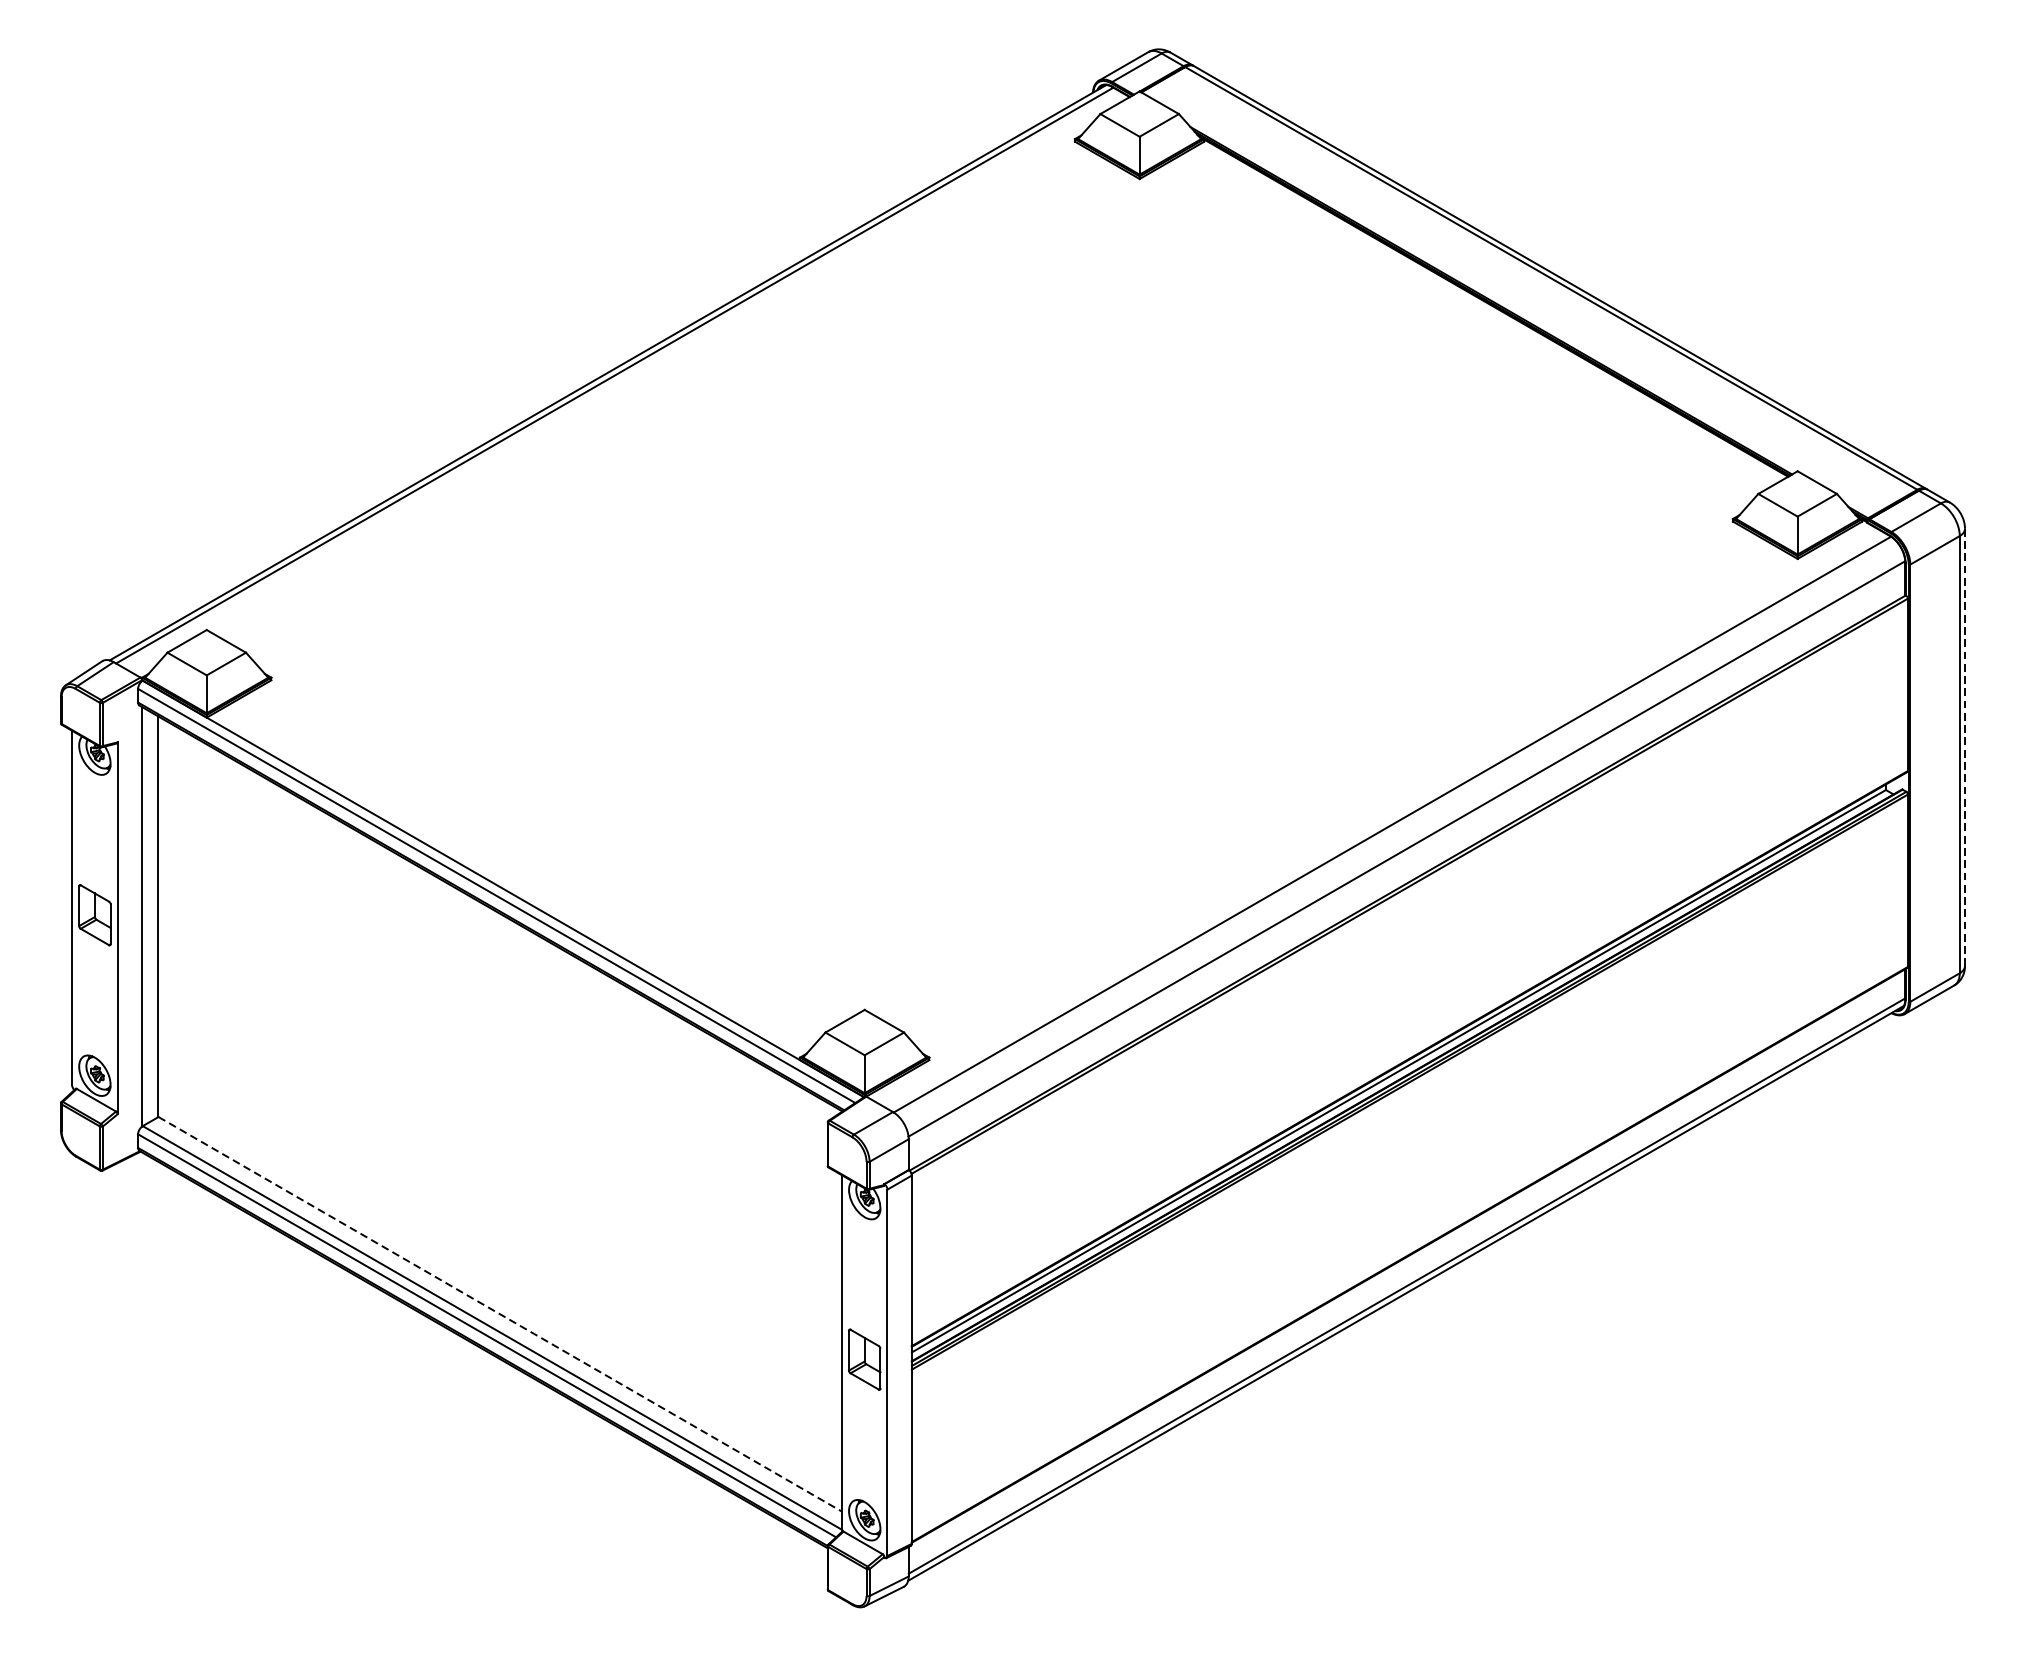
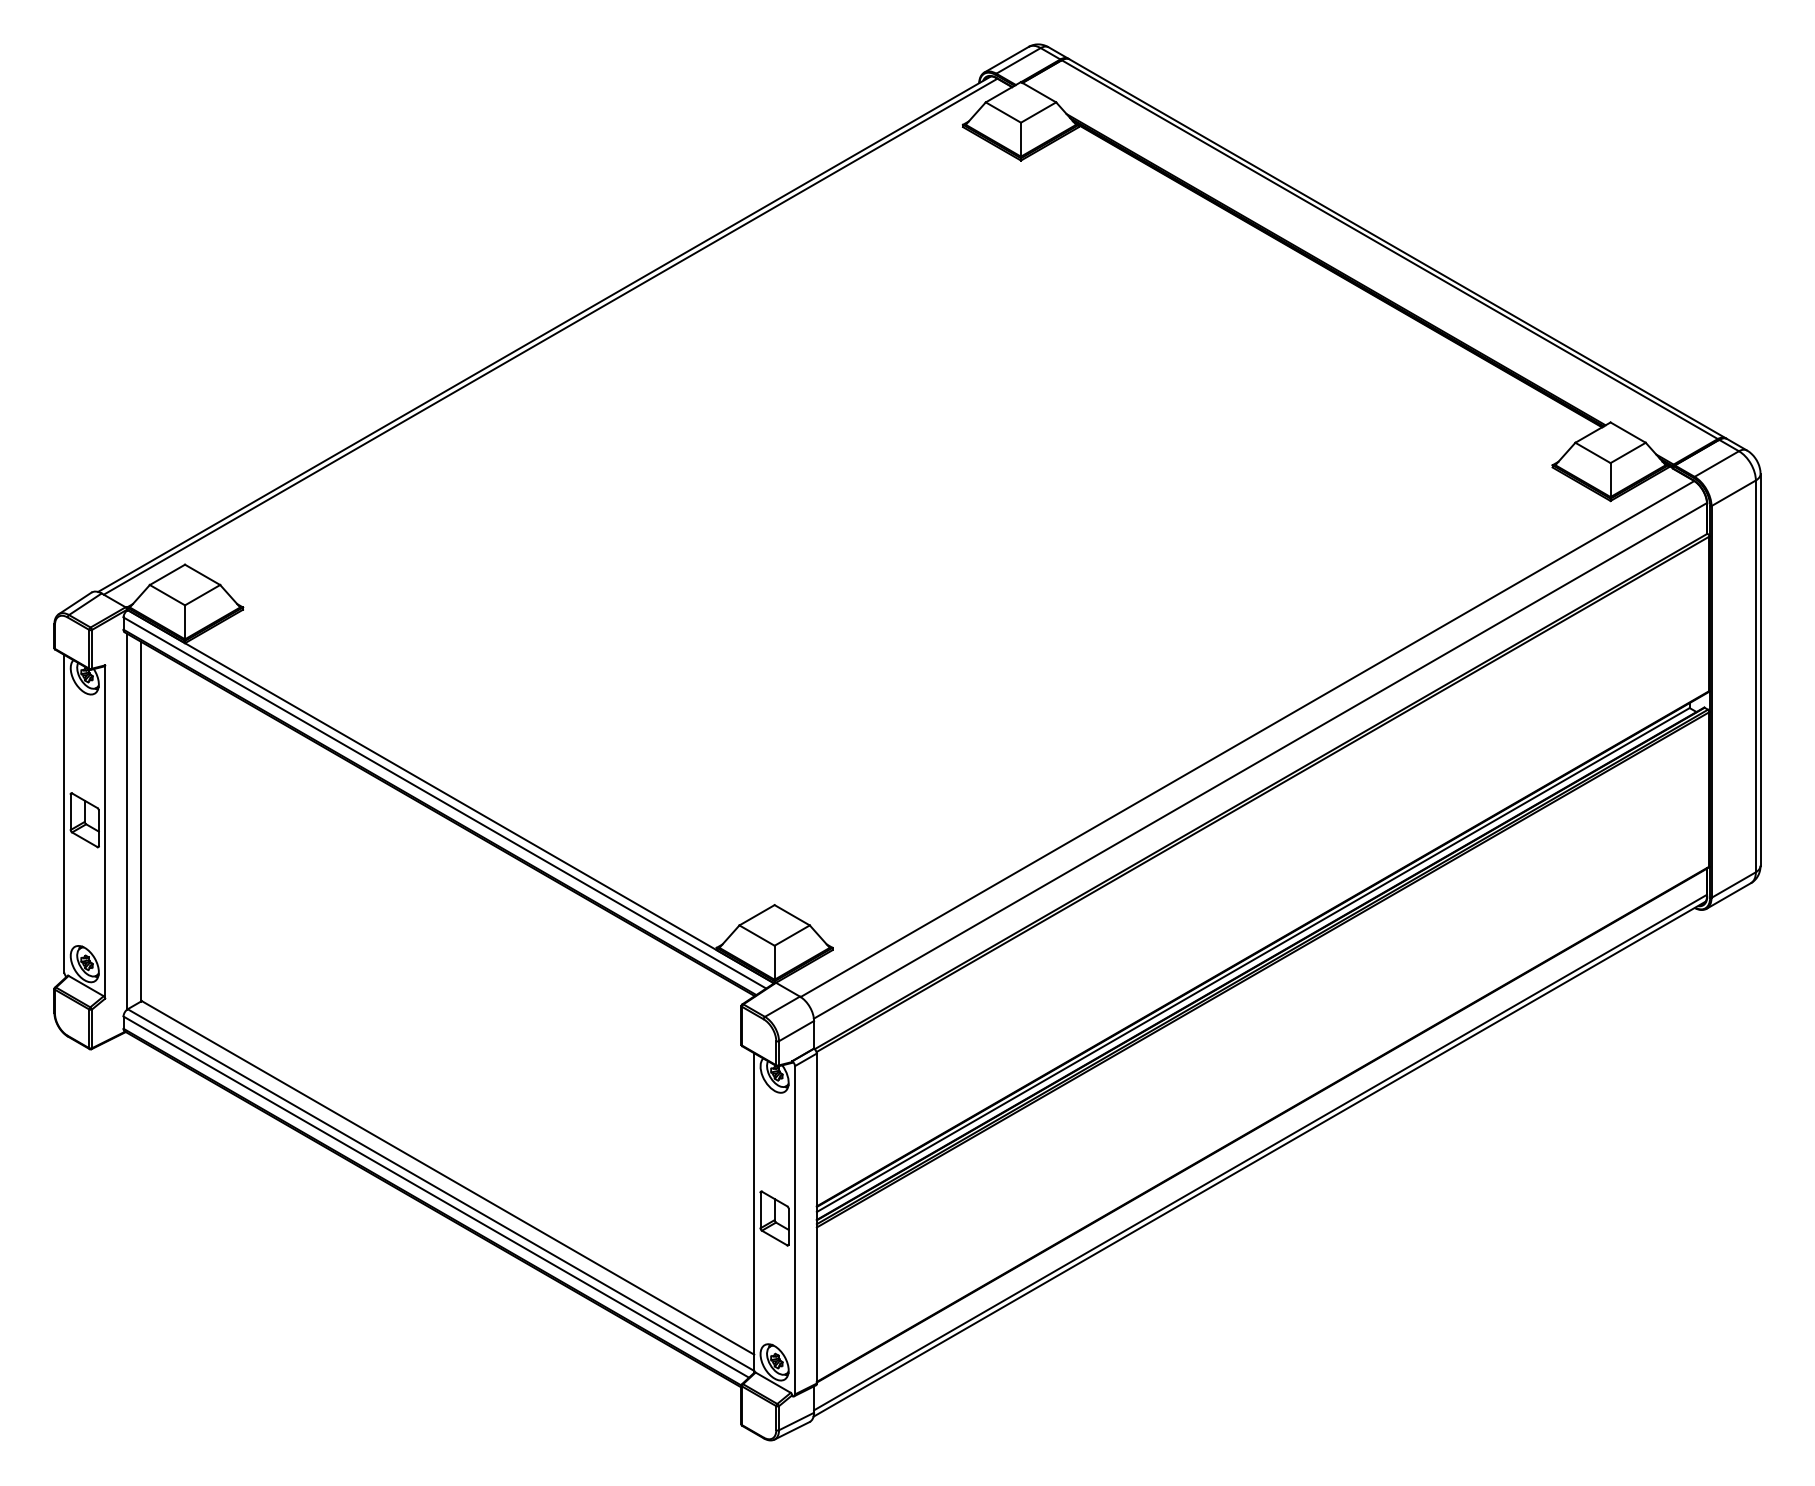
line: (1964, 746) -> (1760, 669), dashed -> solid
line: (500, 1313) -> (448, 1177), dashed -> solid

